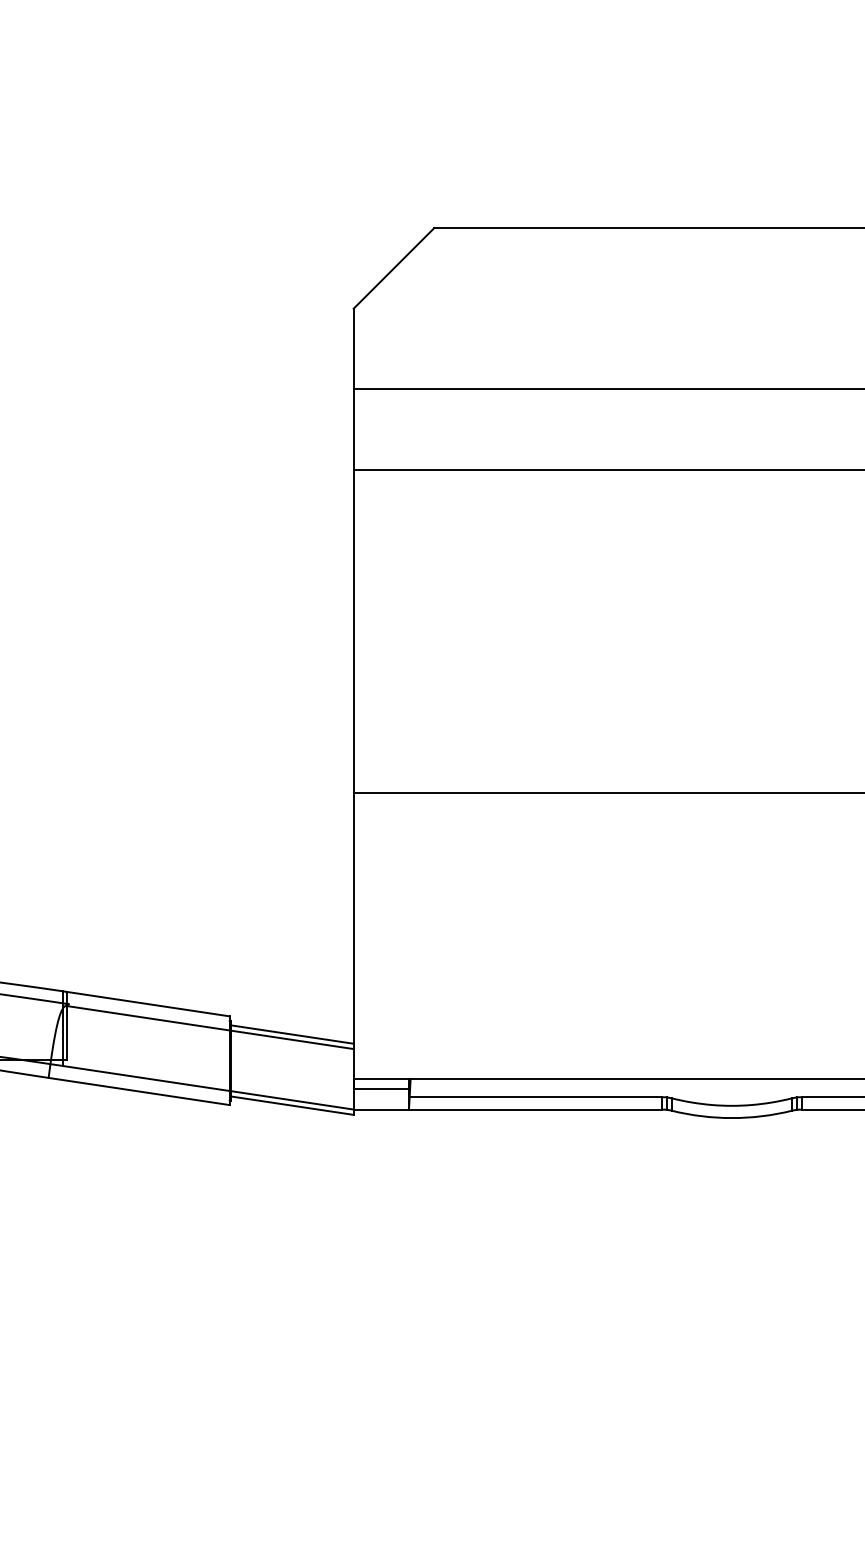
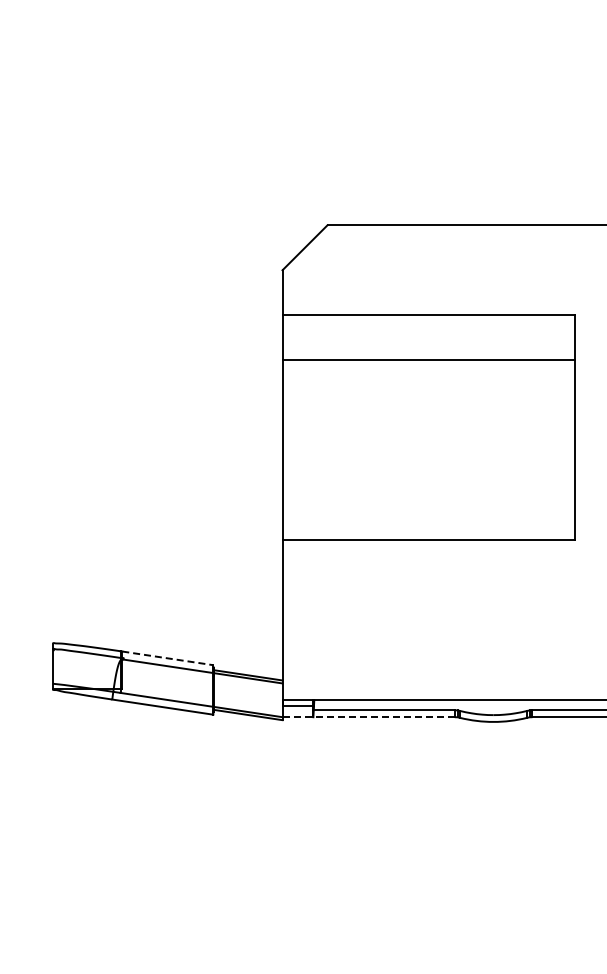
line: (149, 1004) -> (168, 658), solid -> dashed
line: (509, 1110) -> (369, 717), solid -> dashed

